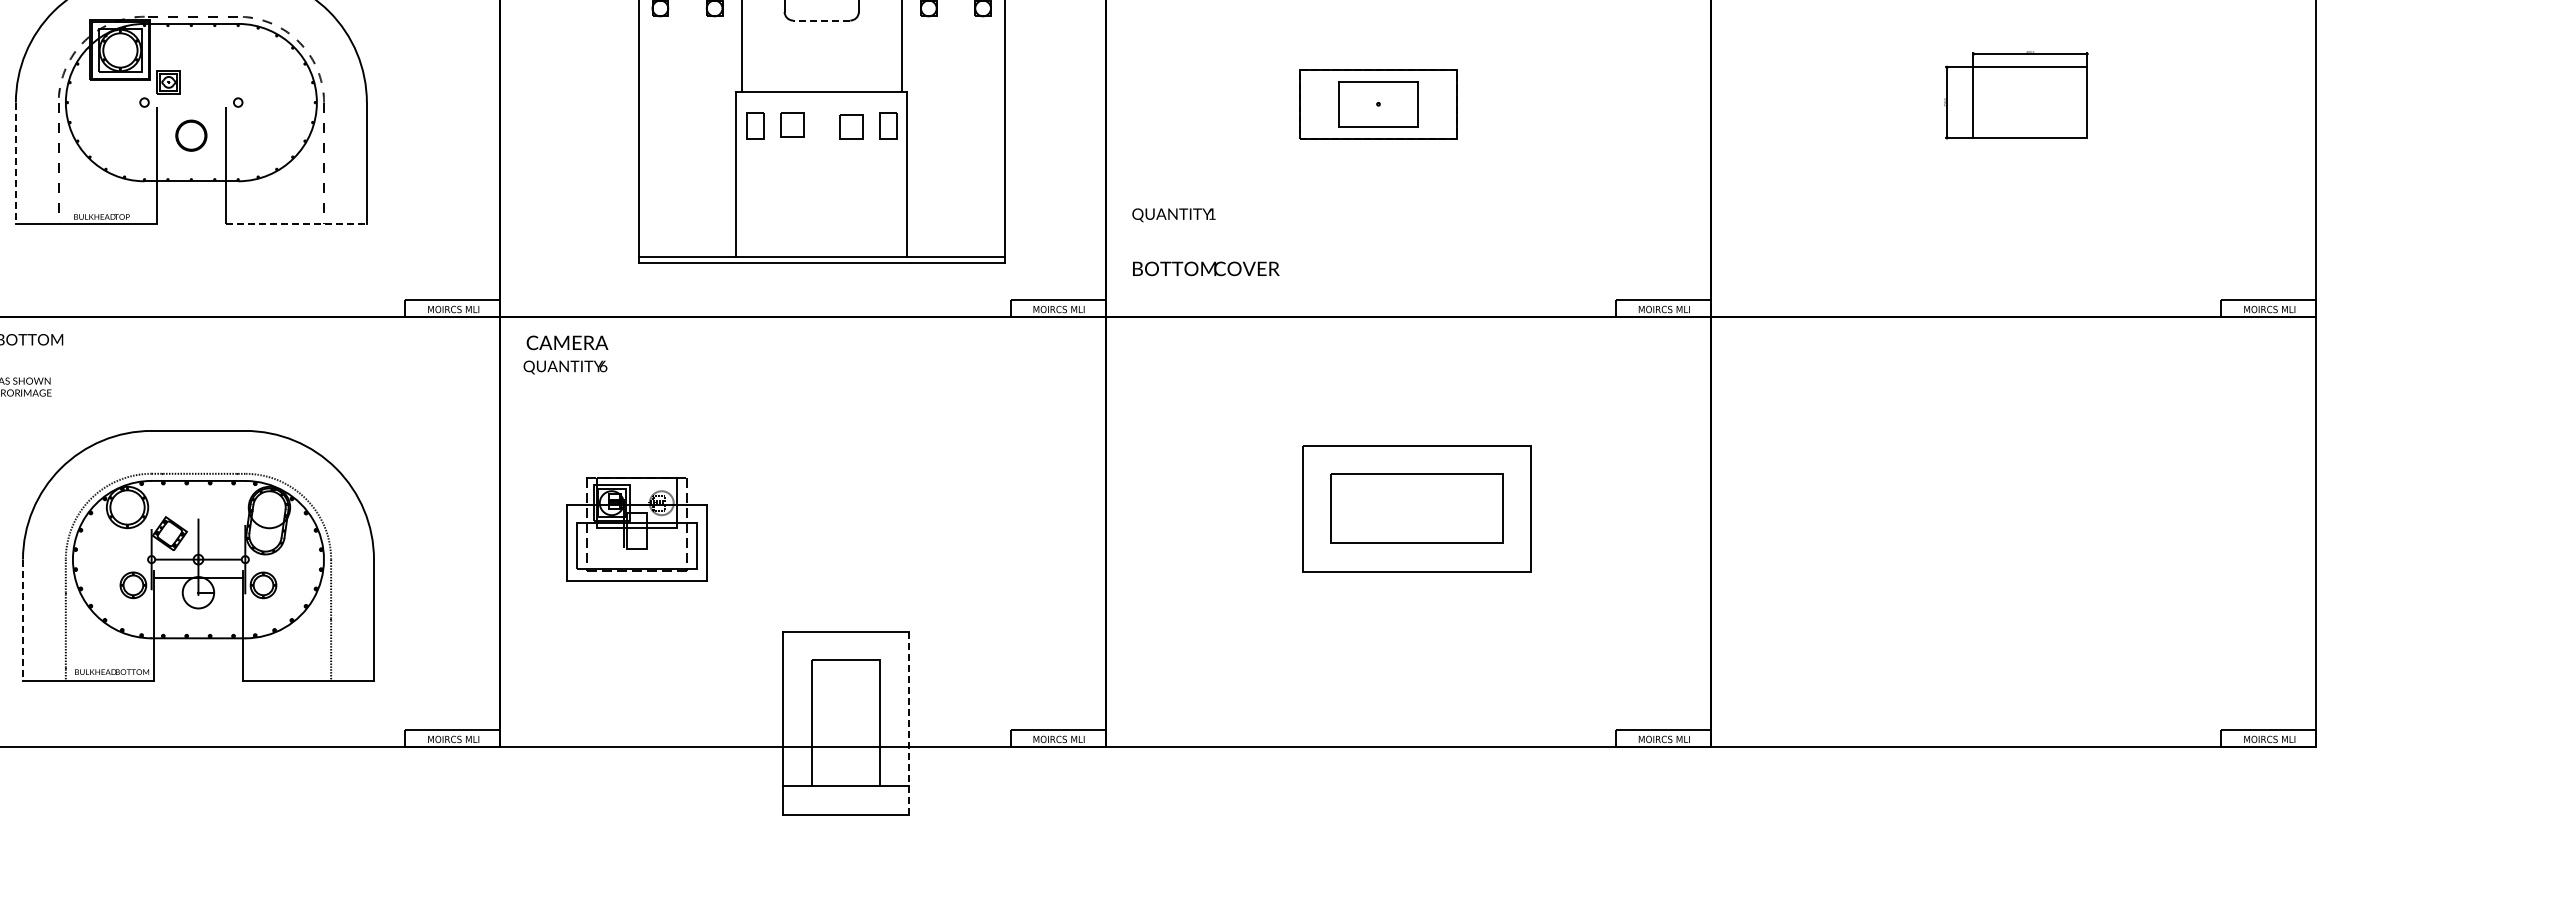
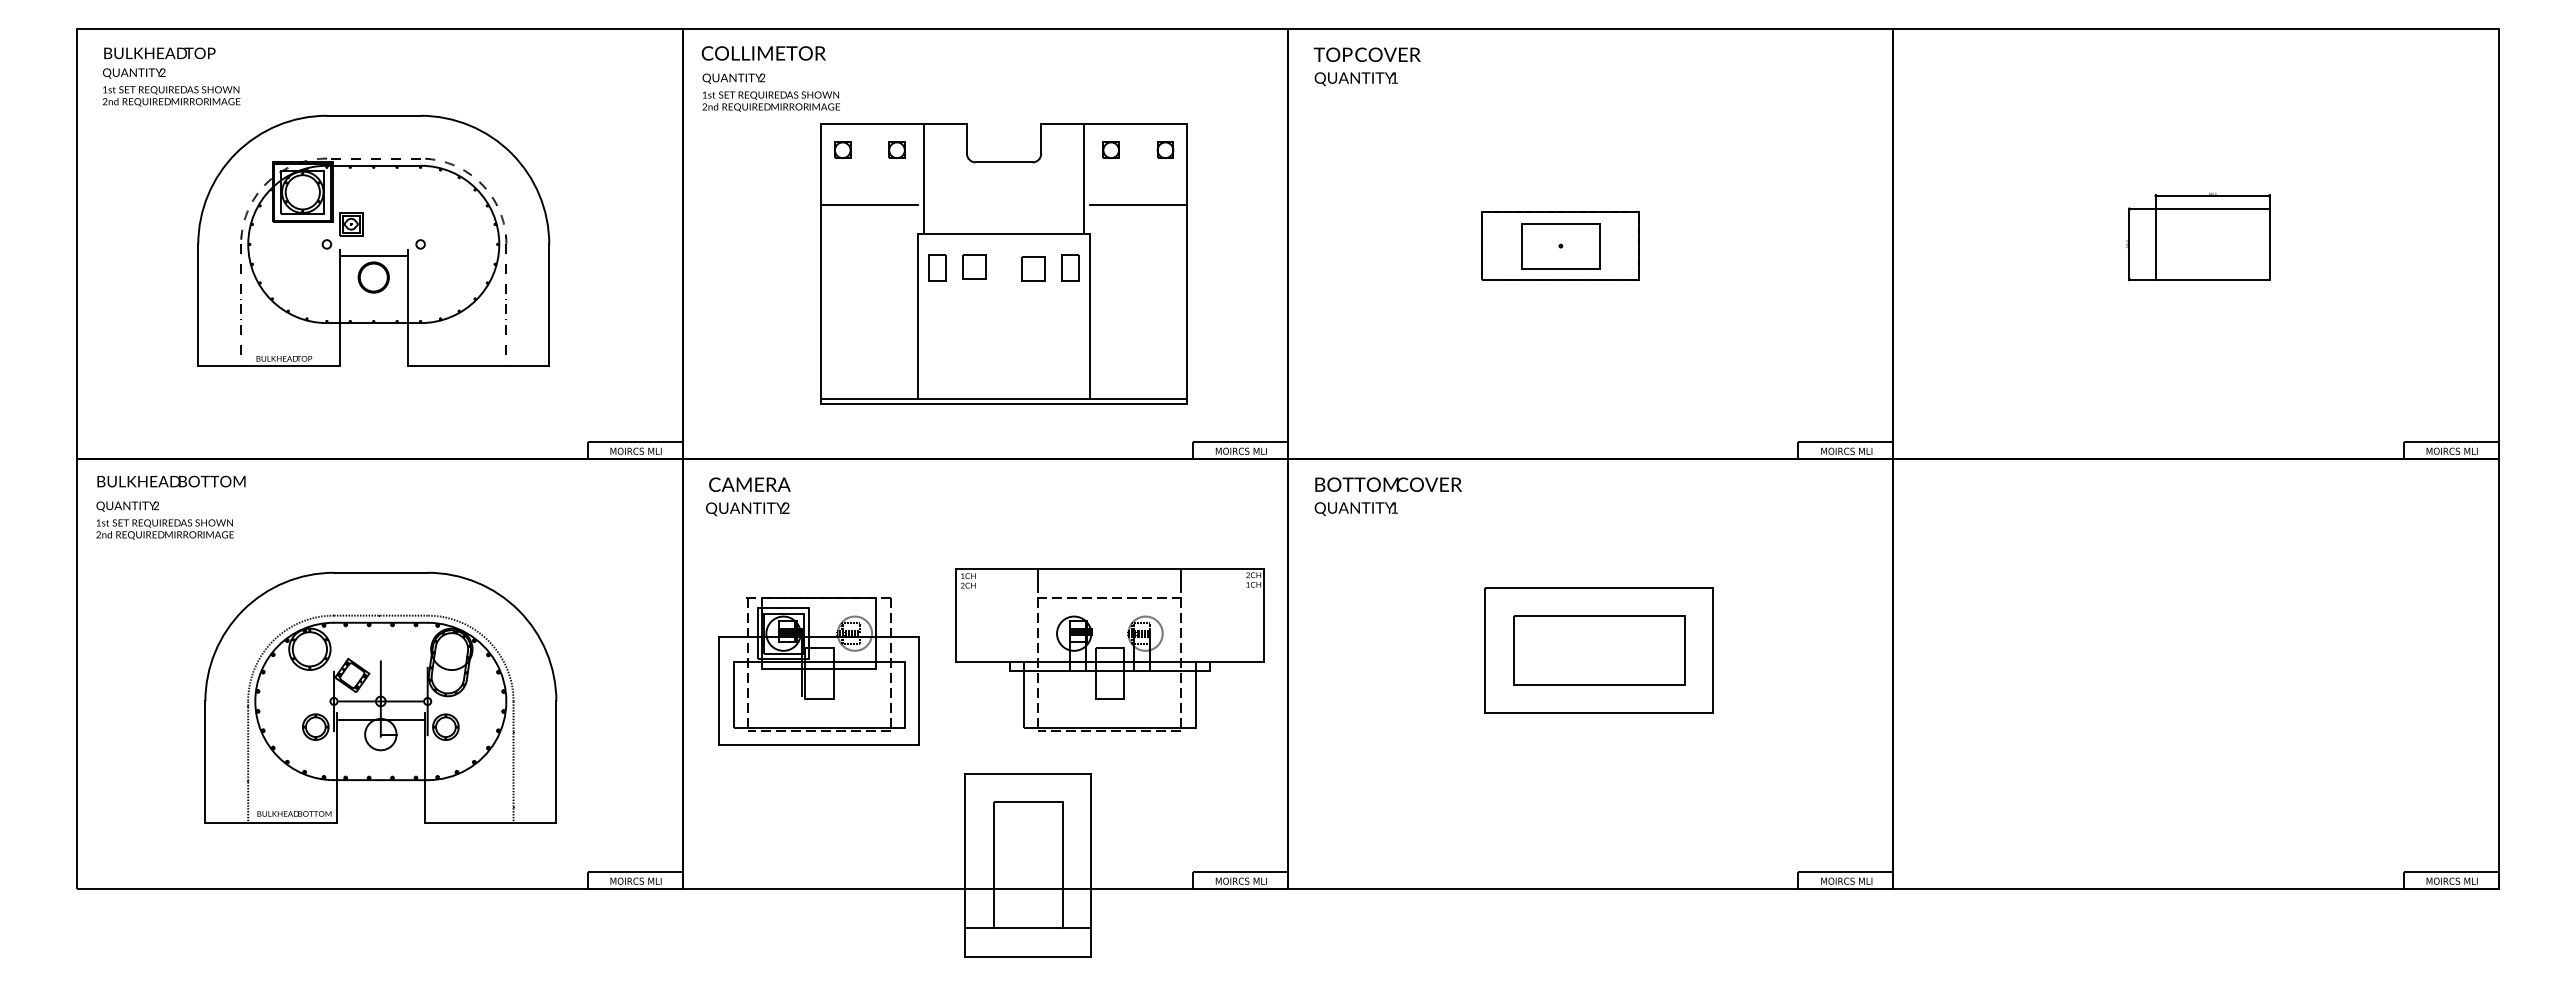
line: (822, 20) -> (1004, 162), dashed -> solid
line: (687, 63) -> (869, 205), added
line: (955, 63) -> (1137, 205), added
line: (191, 114) -> (373, 256), added
line: (16, 163) -> (198, 305), dashed -> solid
text: (1173, 214) -> (1355, 508), moved
line: (296, 223) -> (478, 365), dashed -> solid
text: (1206, 268) -> (1388, 484), moved
text: (603, 365) -> (785, 507), 6 -> 2
part: (927, 507) -> (1109, 649), added
part: (636, 529) -> (818, 671), size x1.43
line: (23, 620) -> (205, 762), dashed -> solid
line: (909, 723) -> (1091, 865), dashed -> solid

